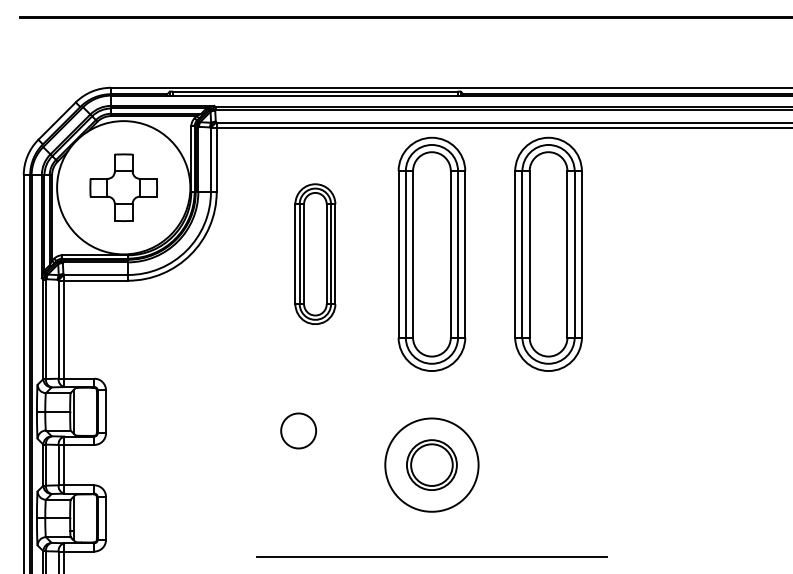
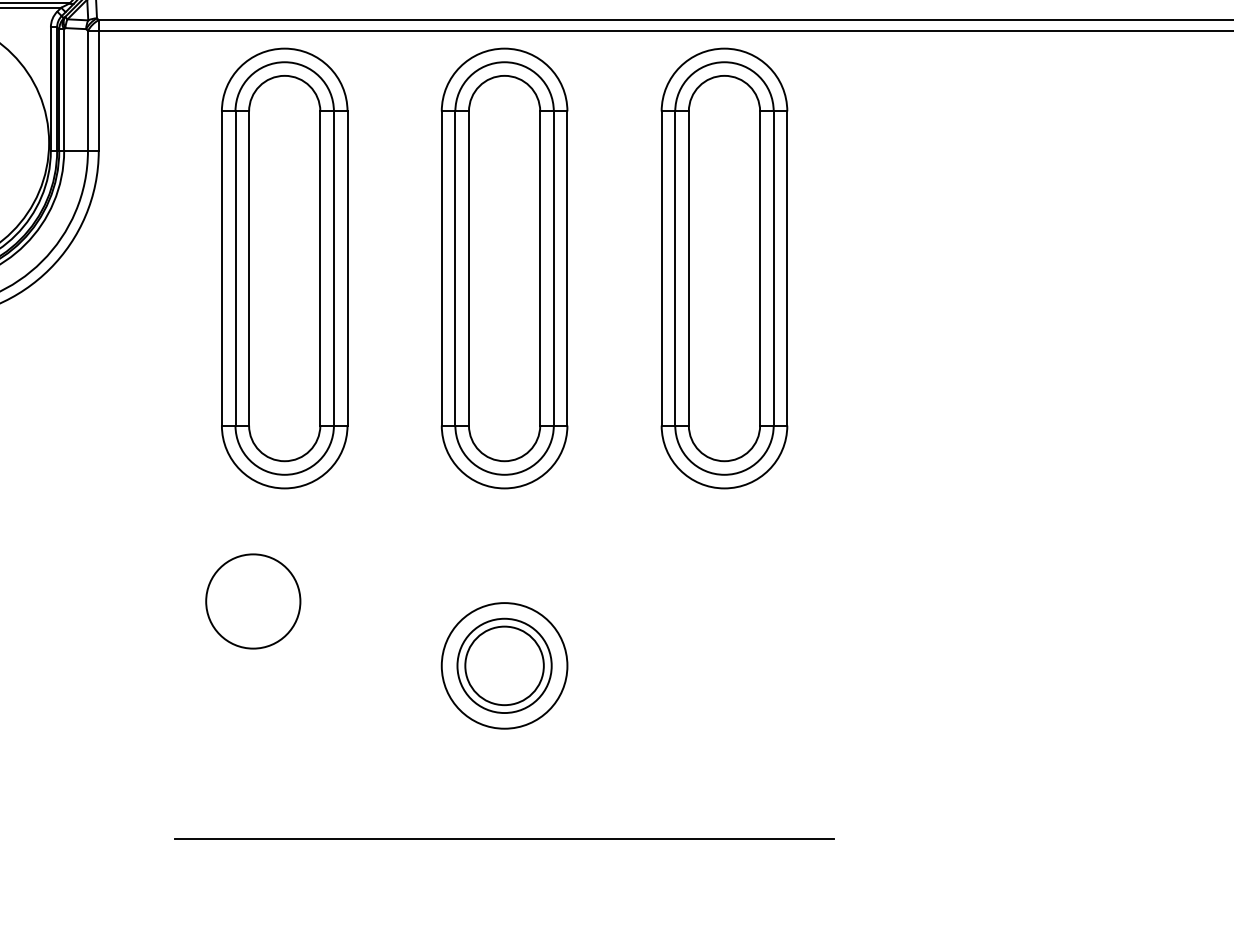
part: (315, 253) -> (285, 266), size x1.67
circle: (298, 430) -> (252, 600), size x1.43
circle: (431, 464) -> (503, 664), size x0.71

